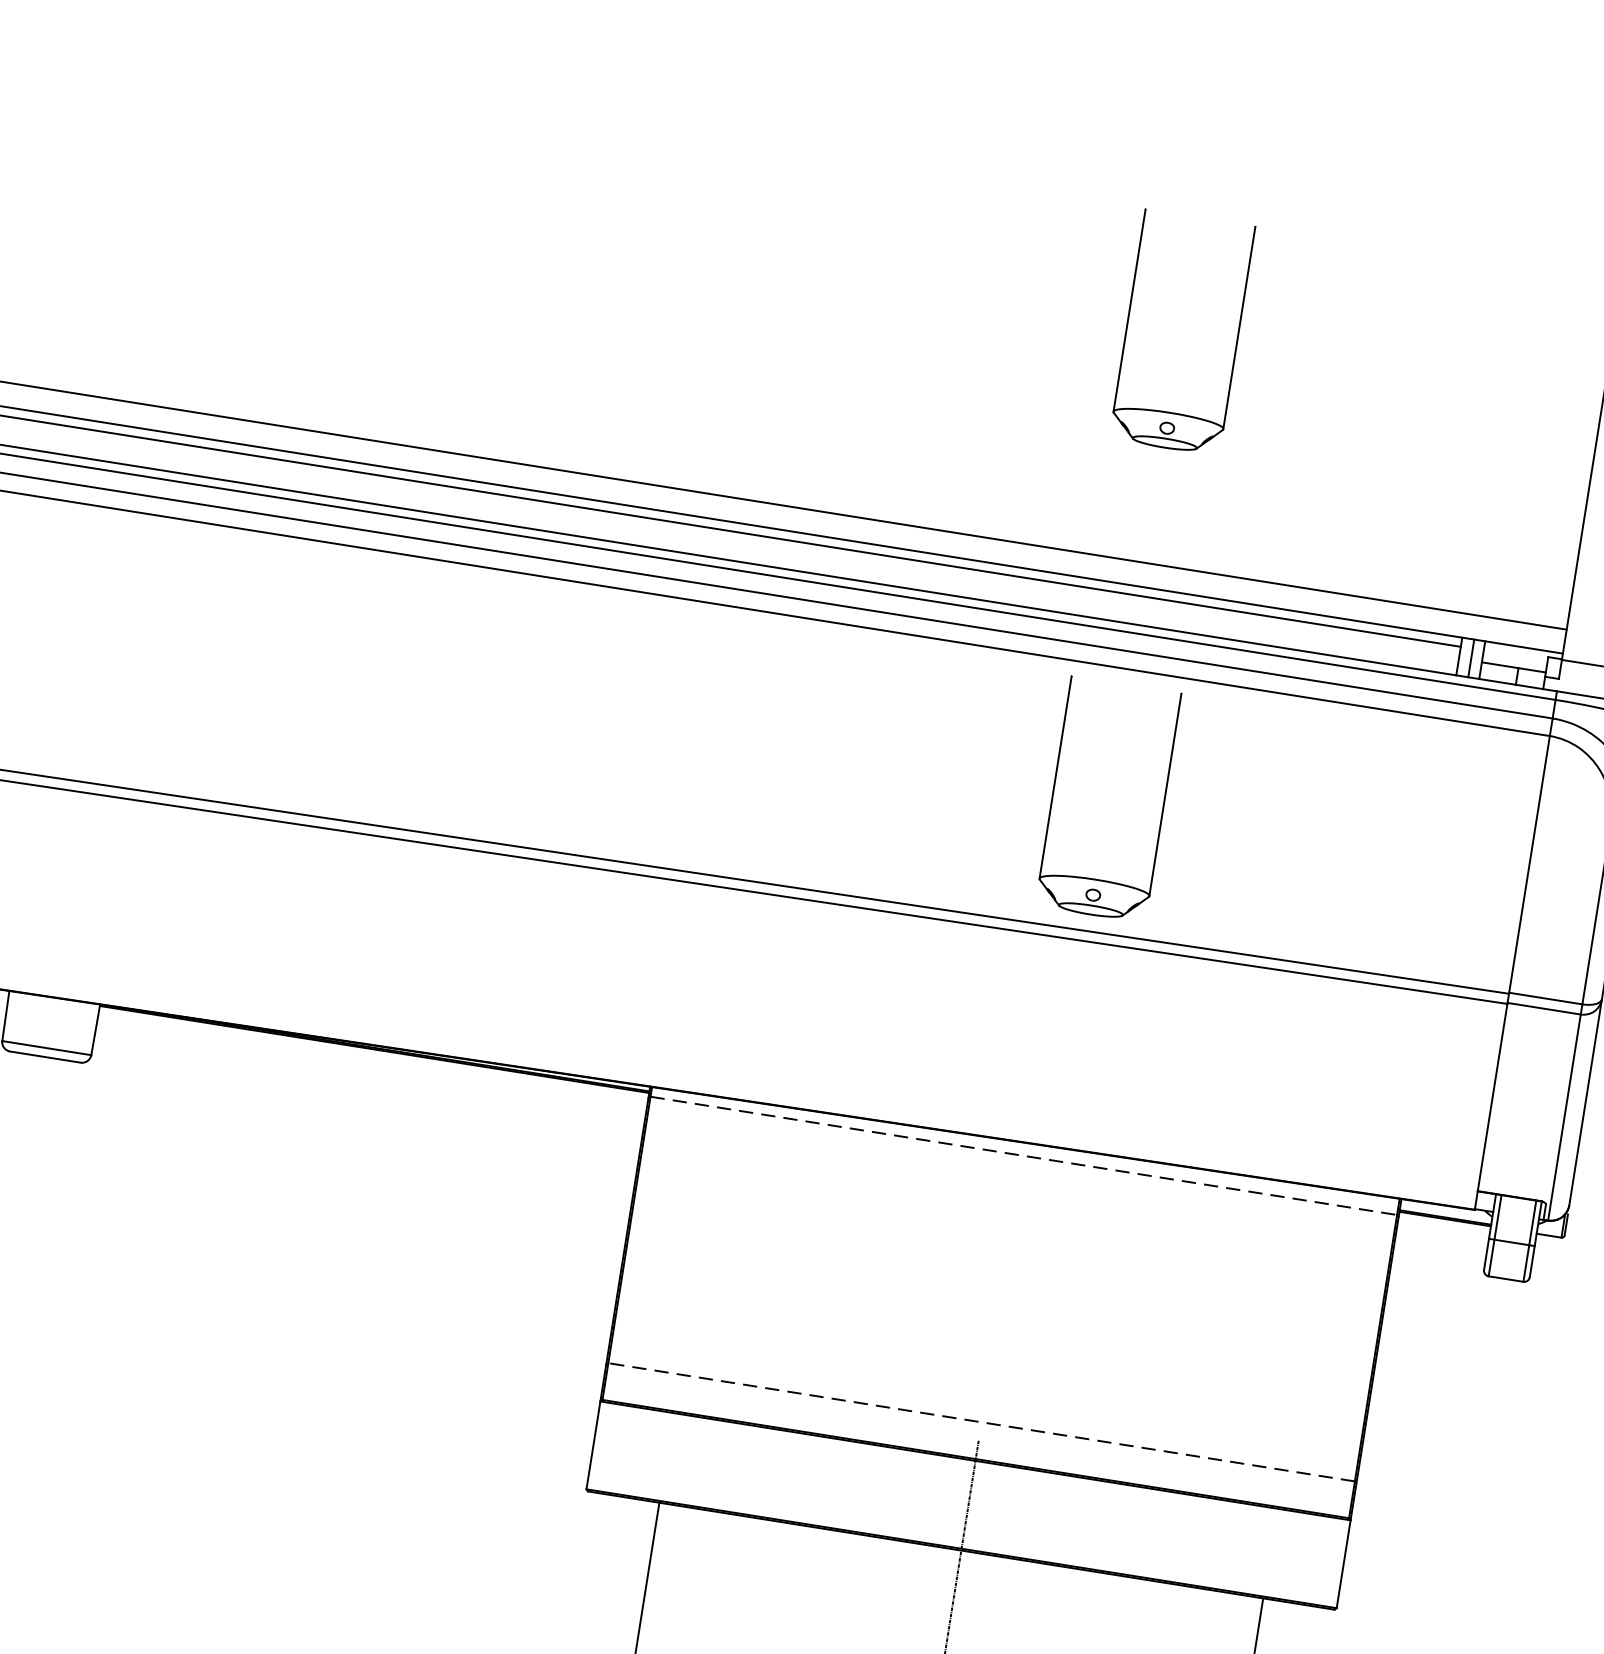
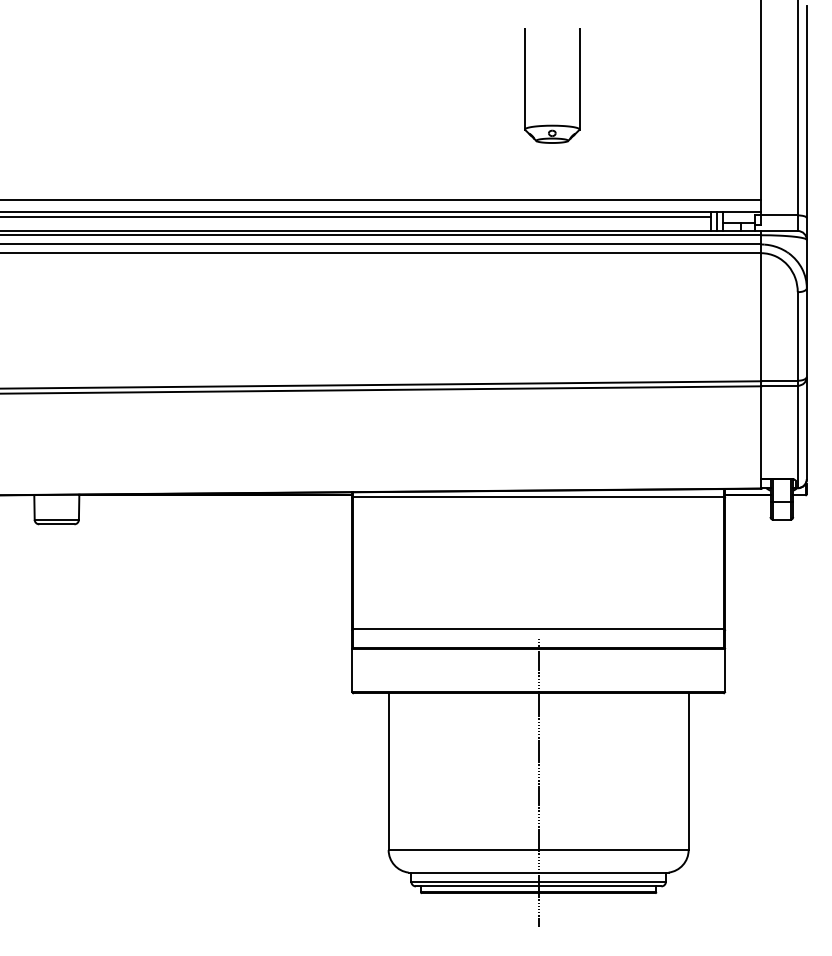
part: (1054, 790) -> (525, 317), removed
line: (1025, 1156) -> (539, 497), dashed -> solid
line: (981, 1422) -> (538, 629), dashed -> solid

